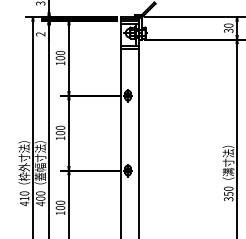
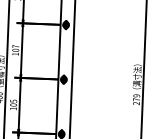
text: (60, 127) -> (15, 46), 100 -> 107
text: (228, 193) -> (136, 99), 350 -> 279
text: (60, 202) -> (13, 100), 100 -> 105

